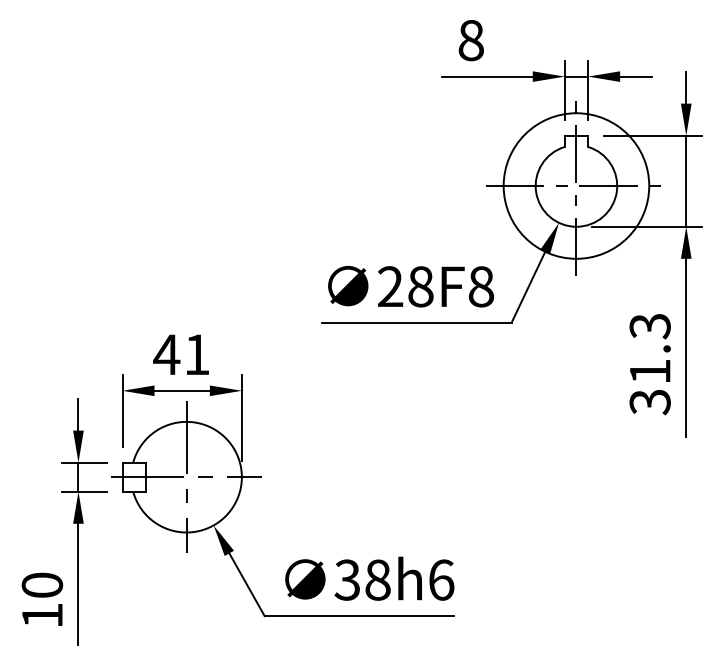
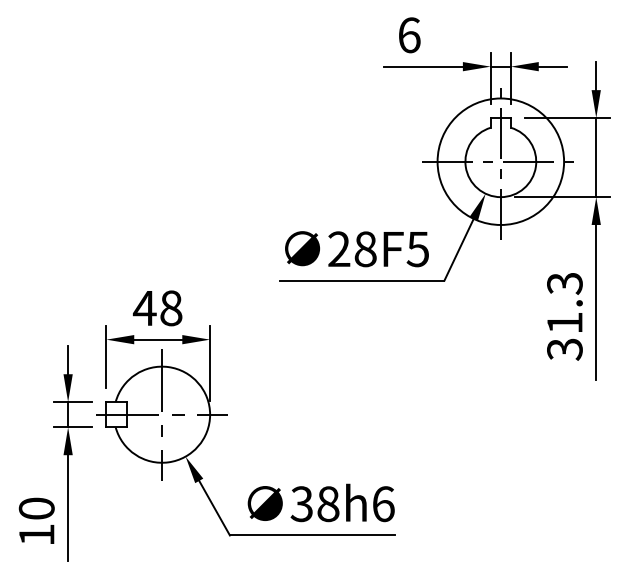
text: (471, 40) -> (409, 35), 8 -> 6
text: (481, 286) -> (418, 249), 28F8 -> 28F5
text: (196, 354) -> (170, 308), 41 -> 48

